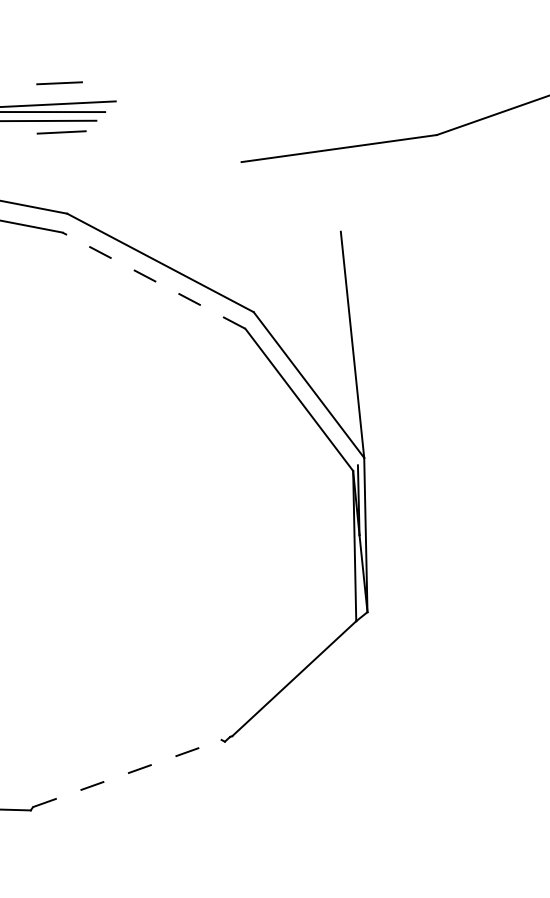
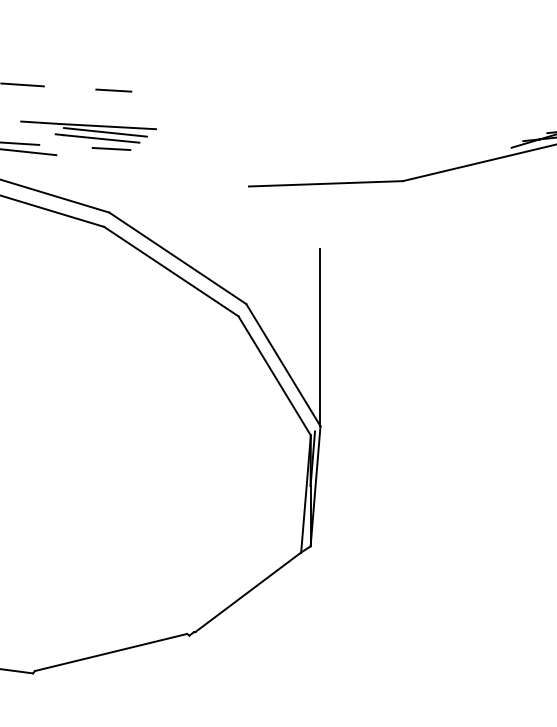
line: (59, 83) -> (113, 90), moved
line: (154, 280) -> (171, 271), dashed -> solid
line: (127, 773) -> (111, 652), dashed -> solid

